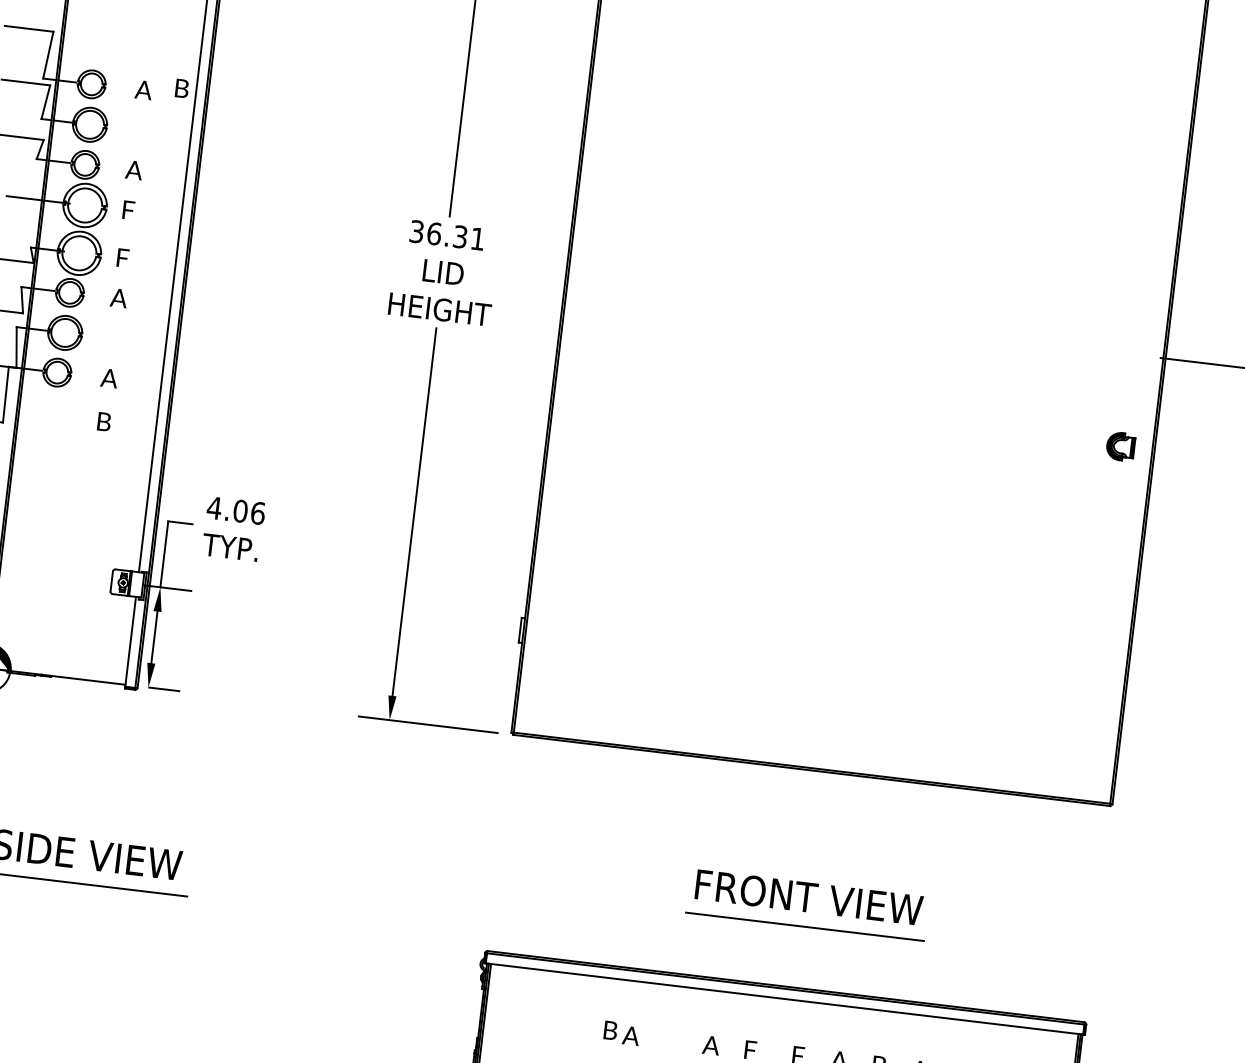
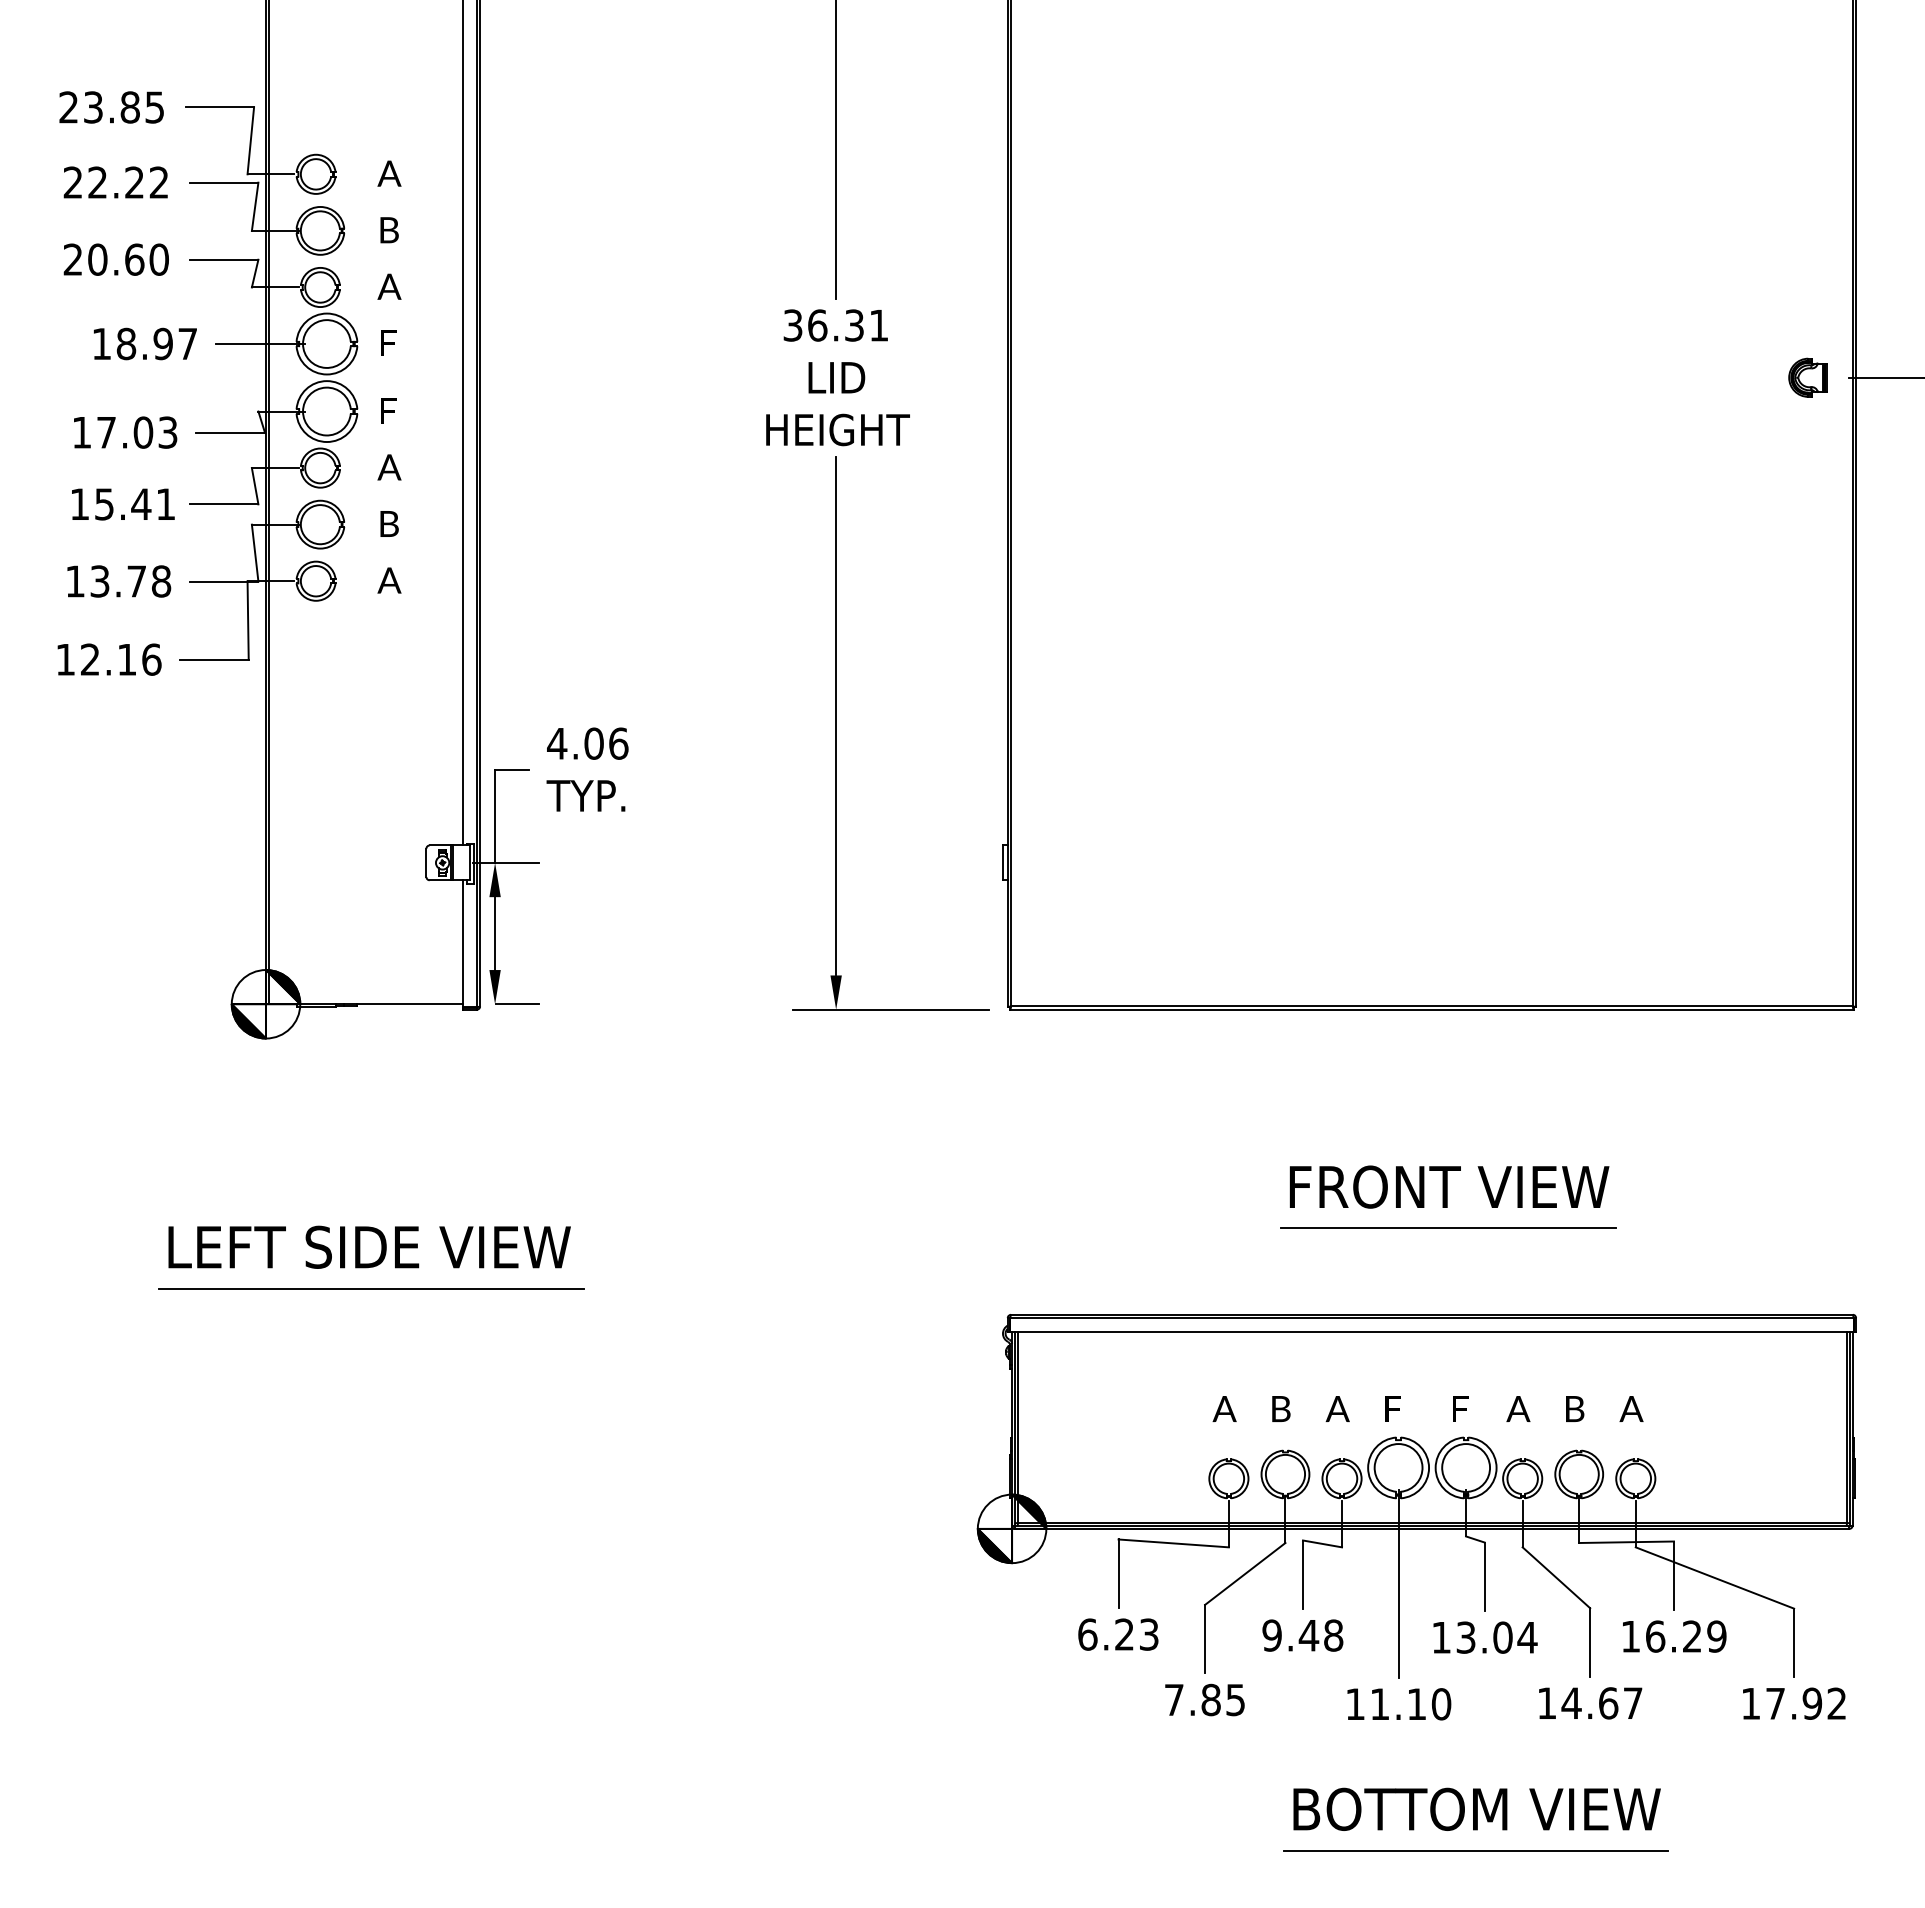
text: (182, 88) -> (389, 230), moved
text: (104, 421) -> (389, 523), moved
part: (1120, 446) -> (1807, 377), moved
text: (610, 1030) -> (1281, 1408), moved

